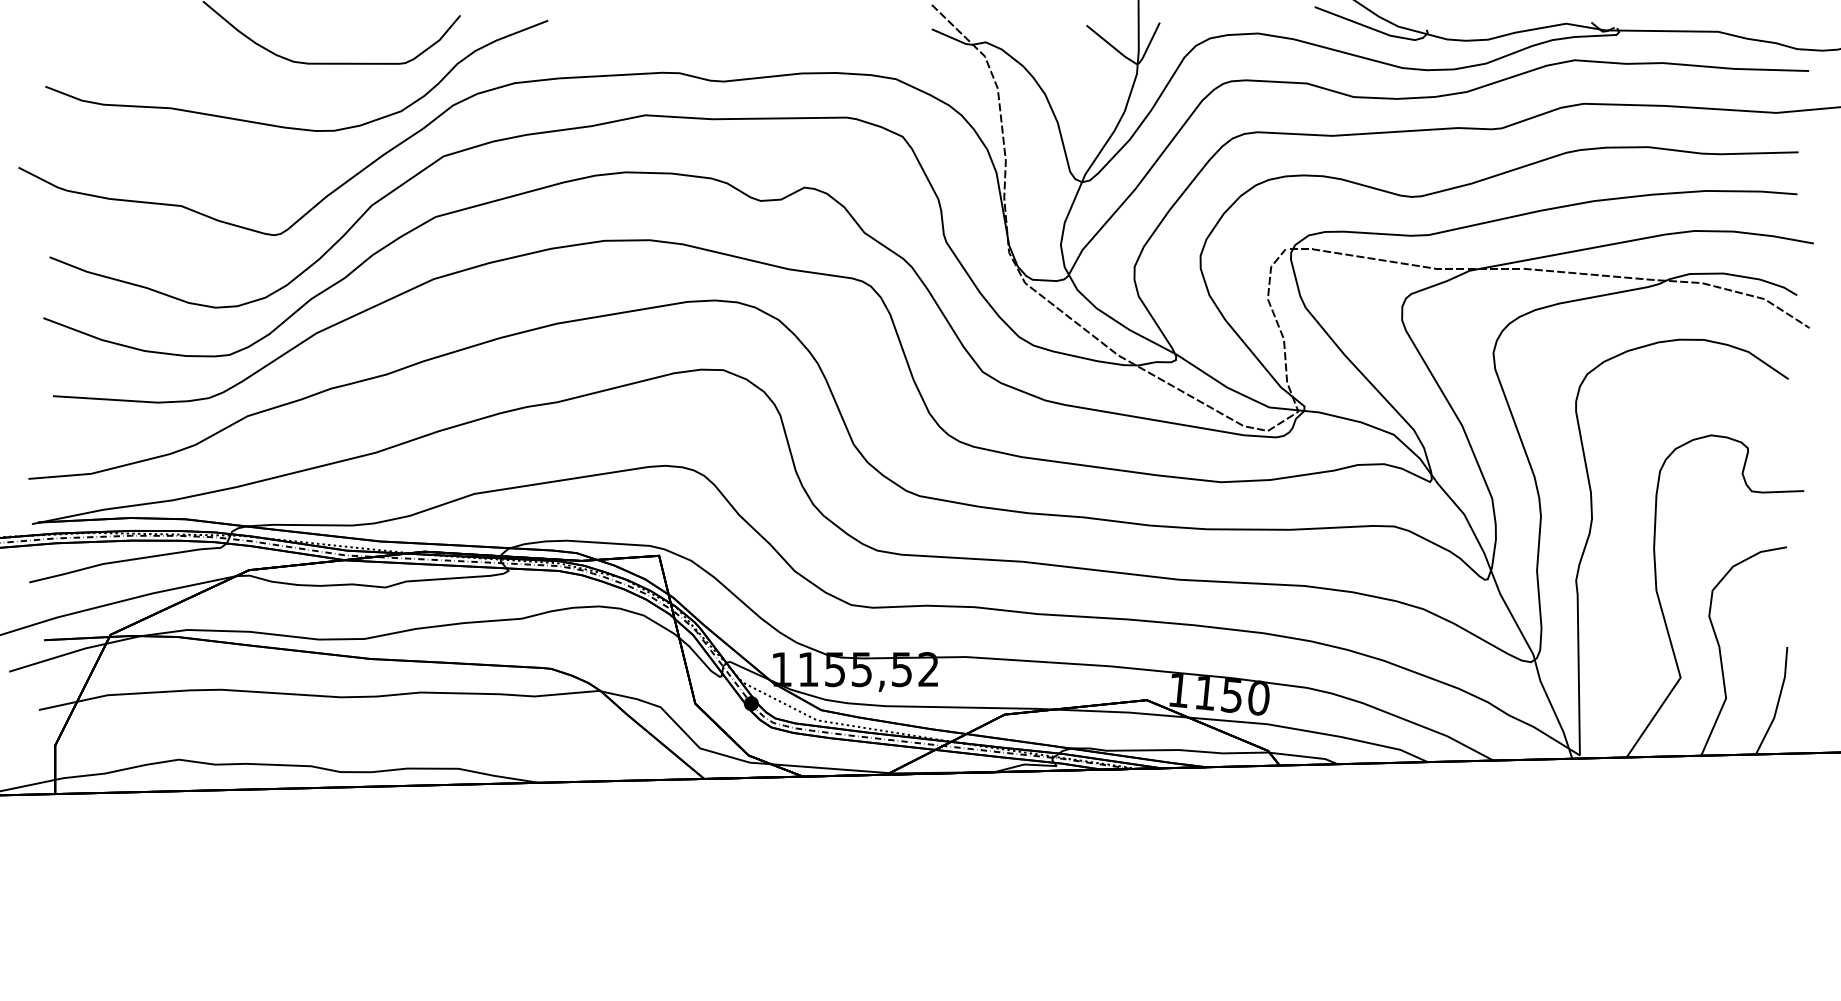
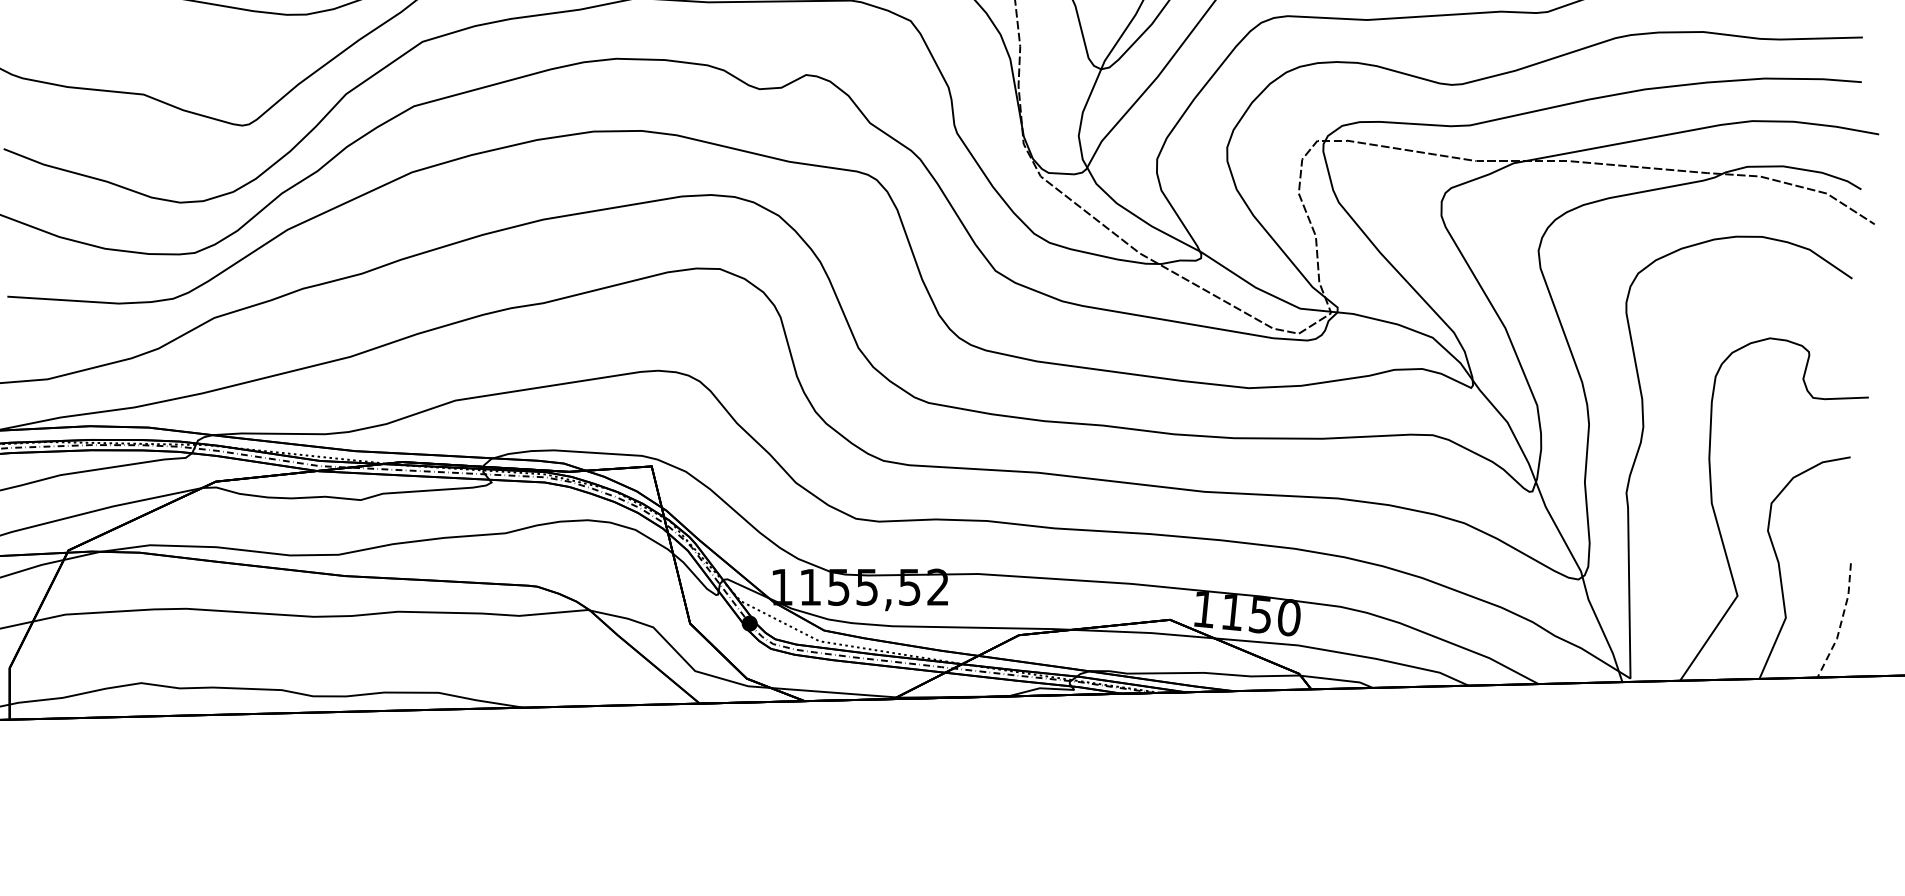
line: (1778, 702) -> (1841, 622), solid -> dashed

